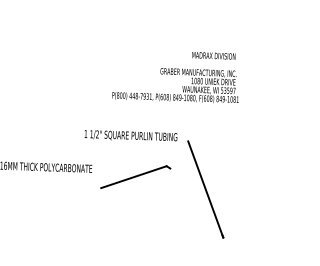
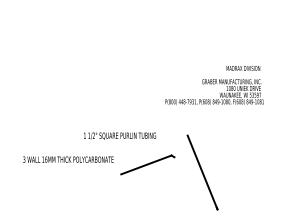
text: (176, 76) -> (214, 85), moved
text: (131, 135) -> (120, 135), moved

